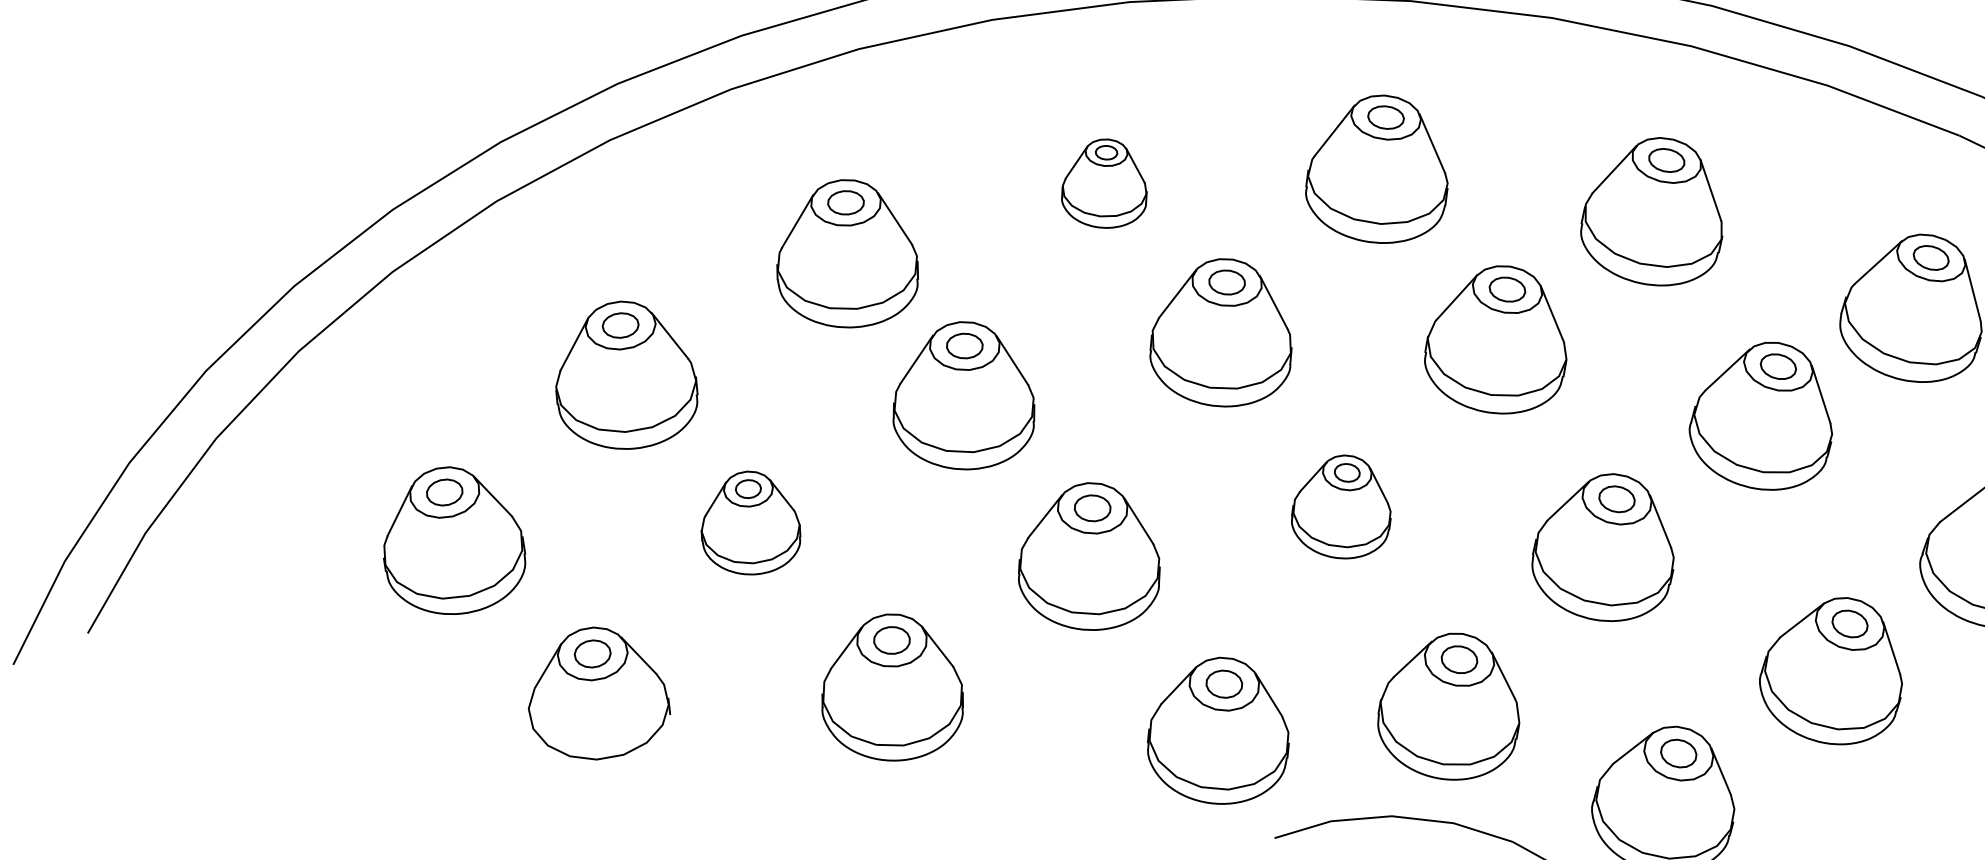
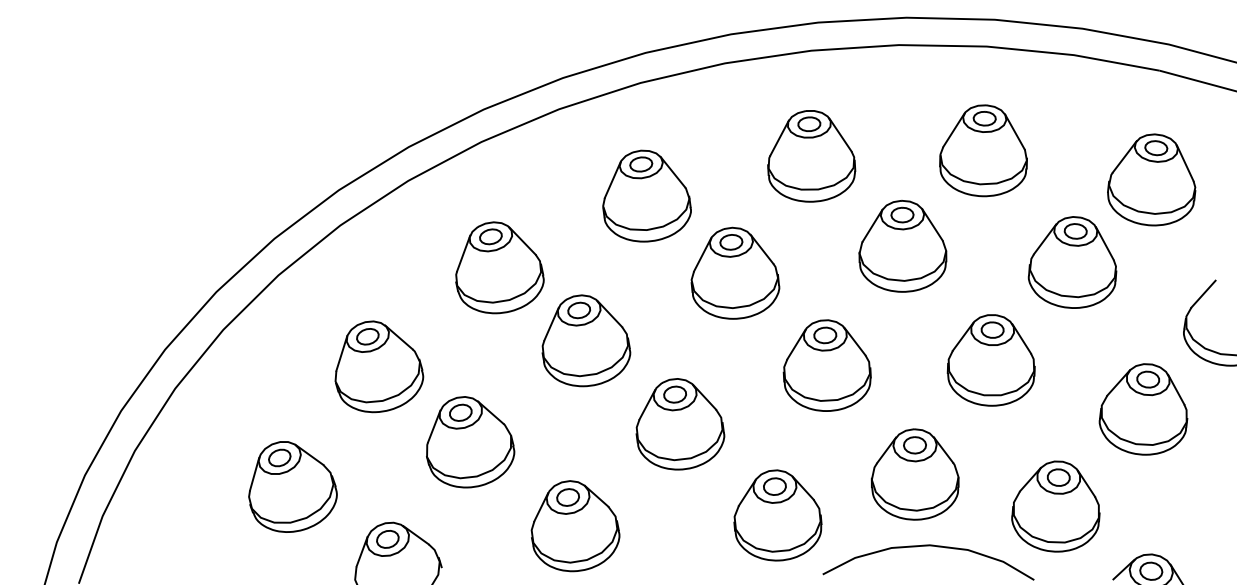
part: (1105, 182) -> (646, 195), size x1.67
part: (1342, 506) -> (826, 365), size x1.43
part: (752, 524) -> (470, 442), size x1.43

